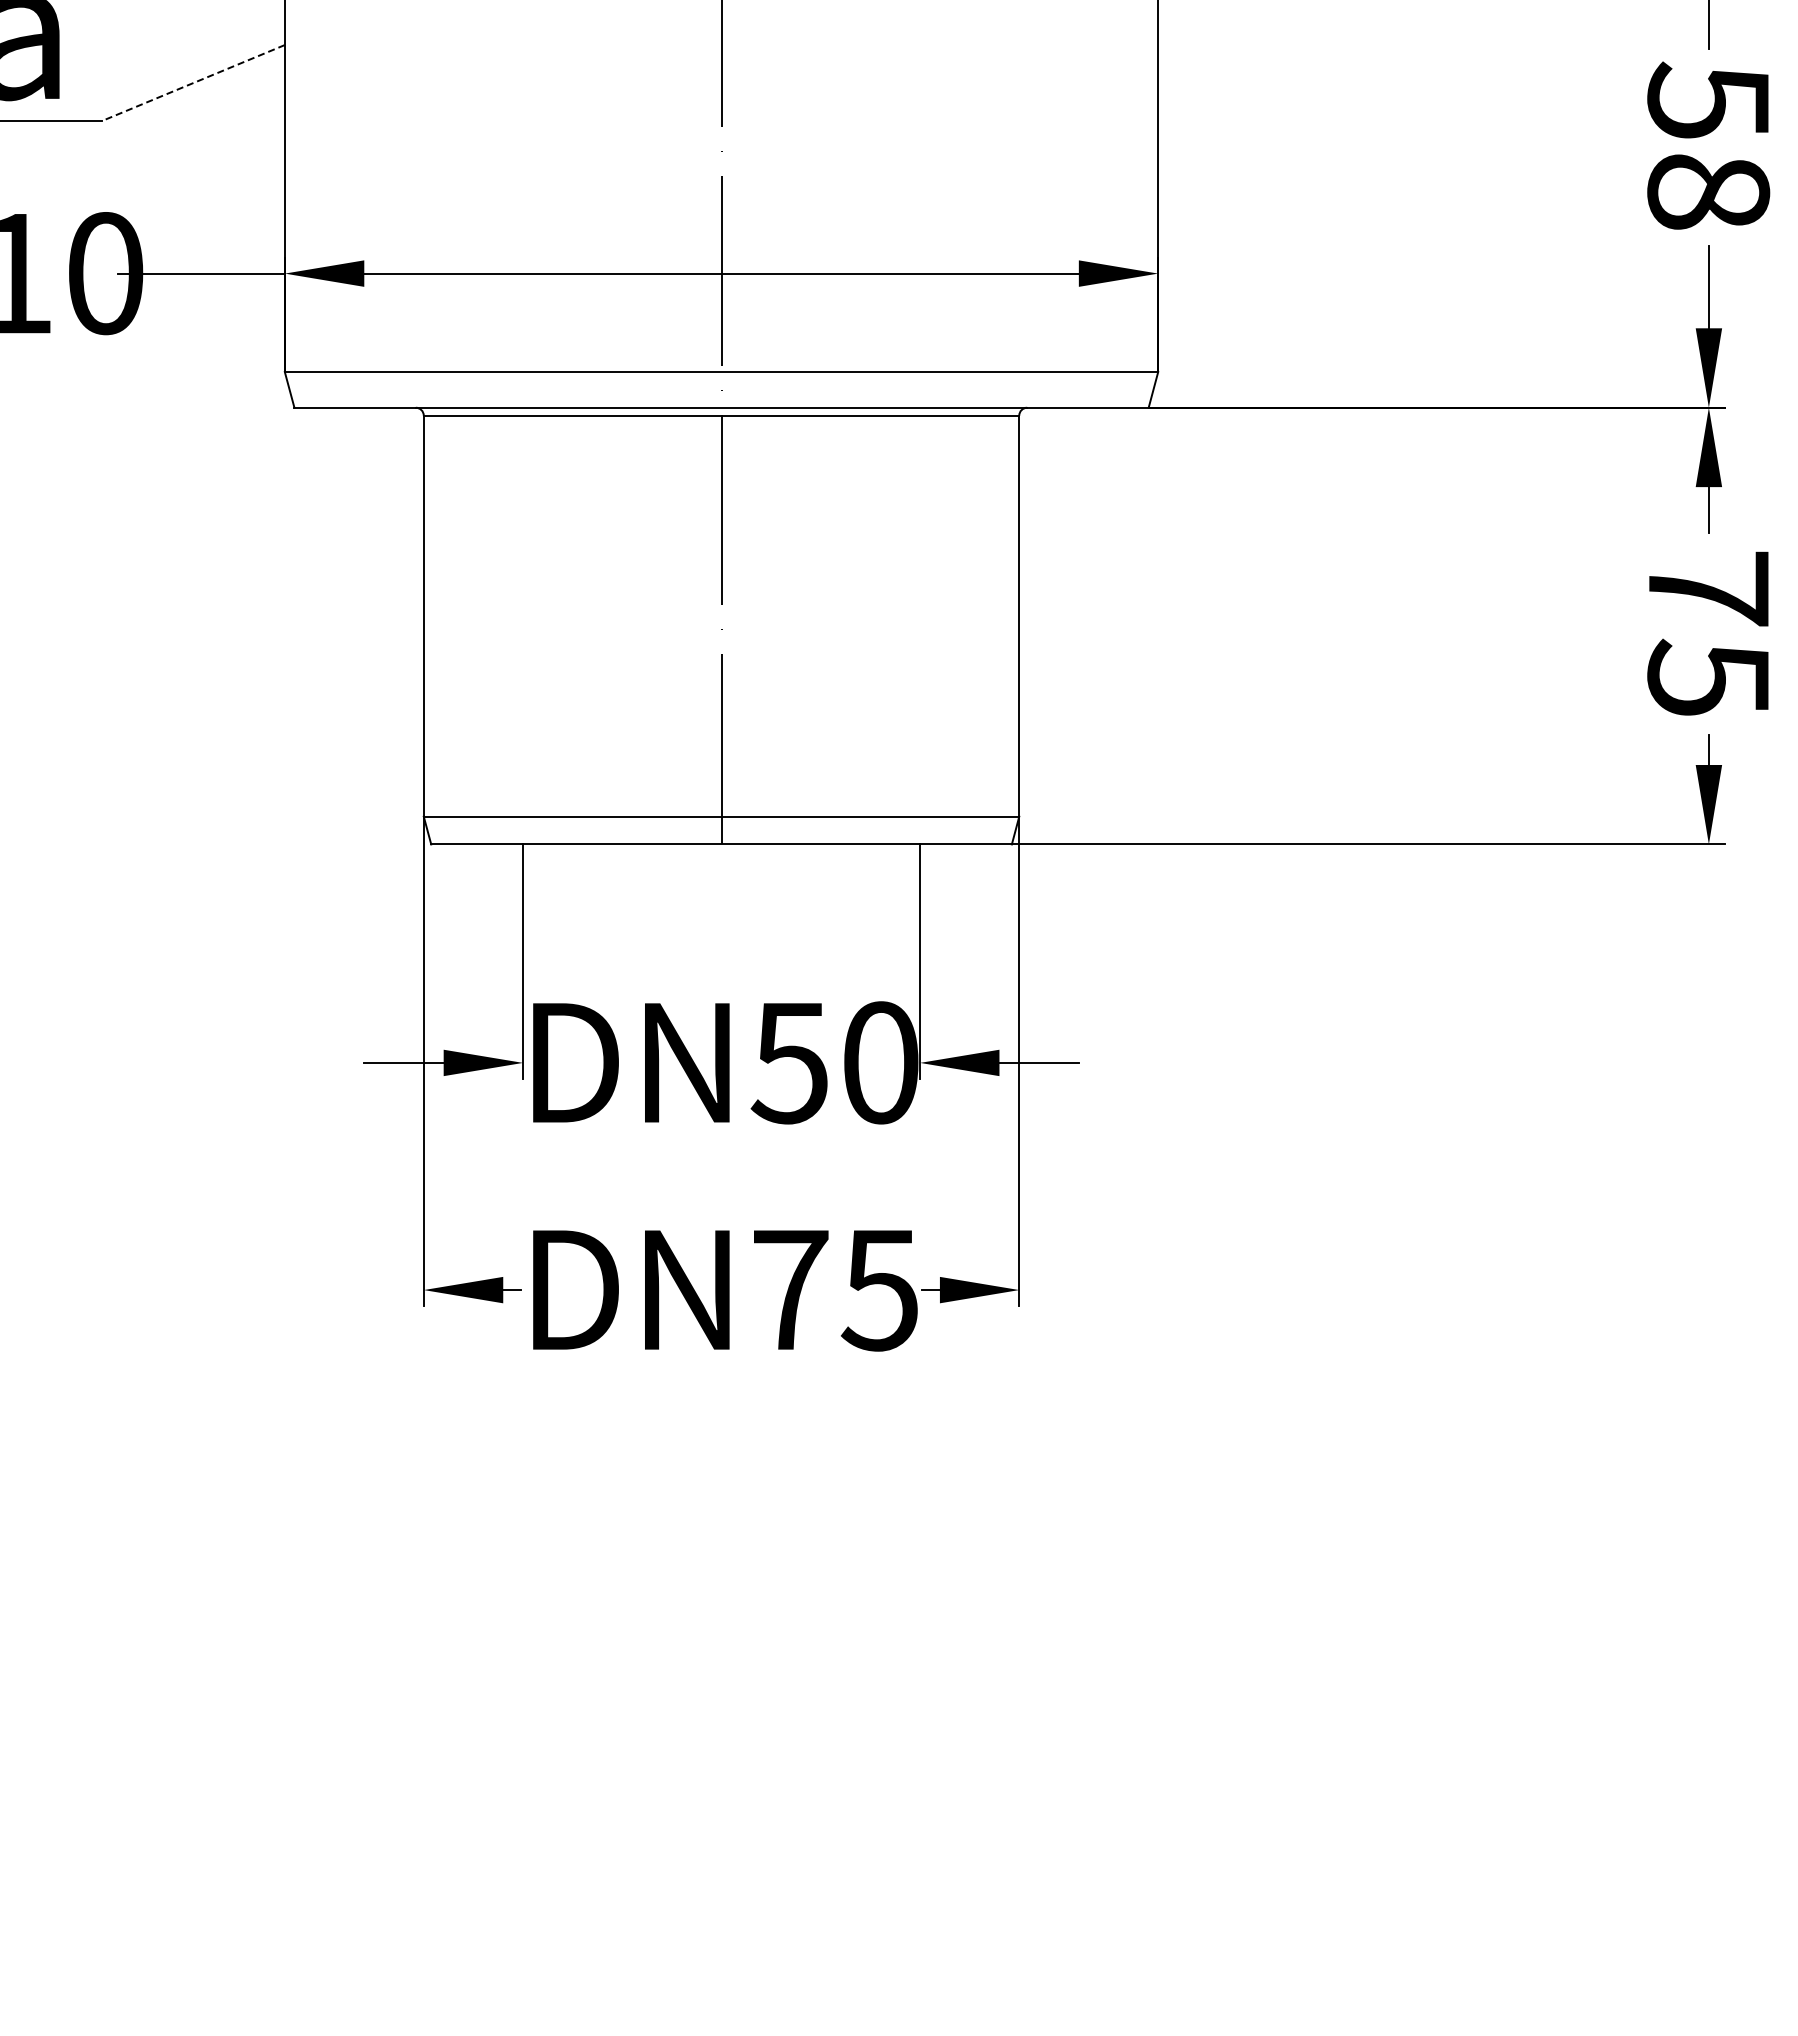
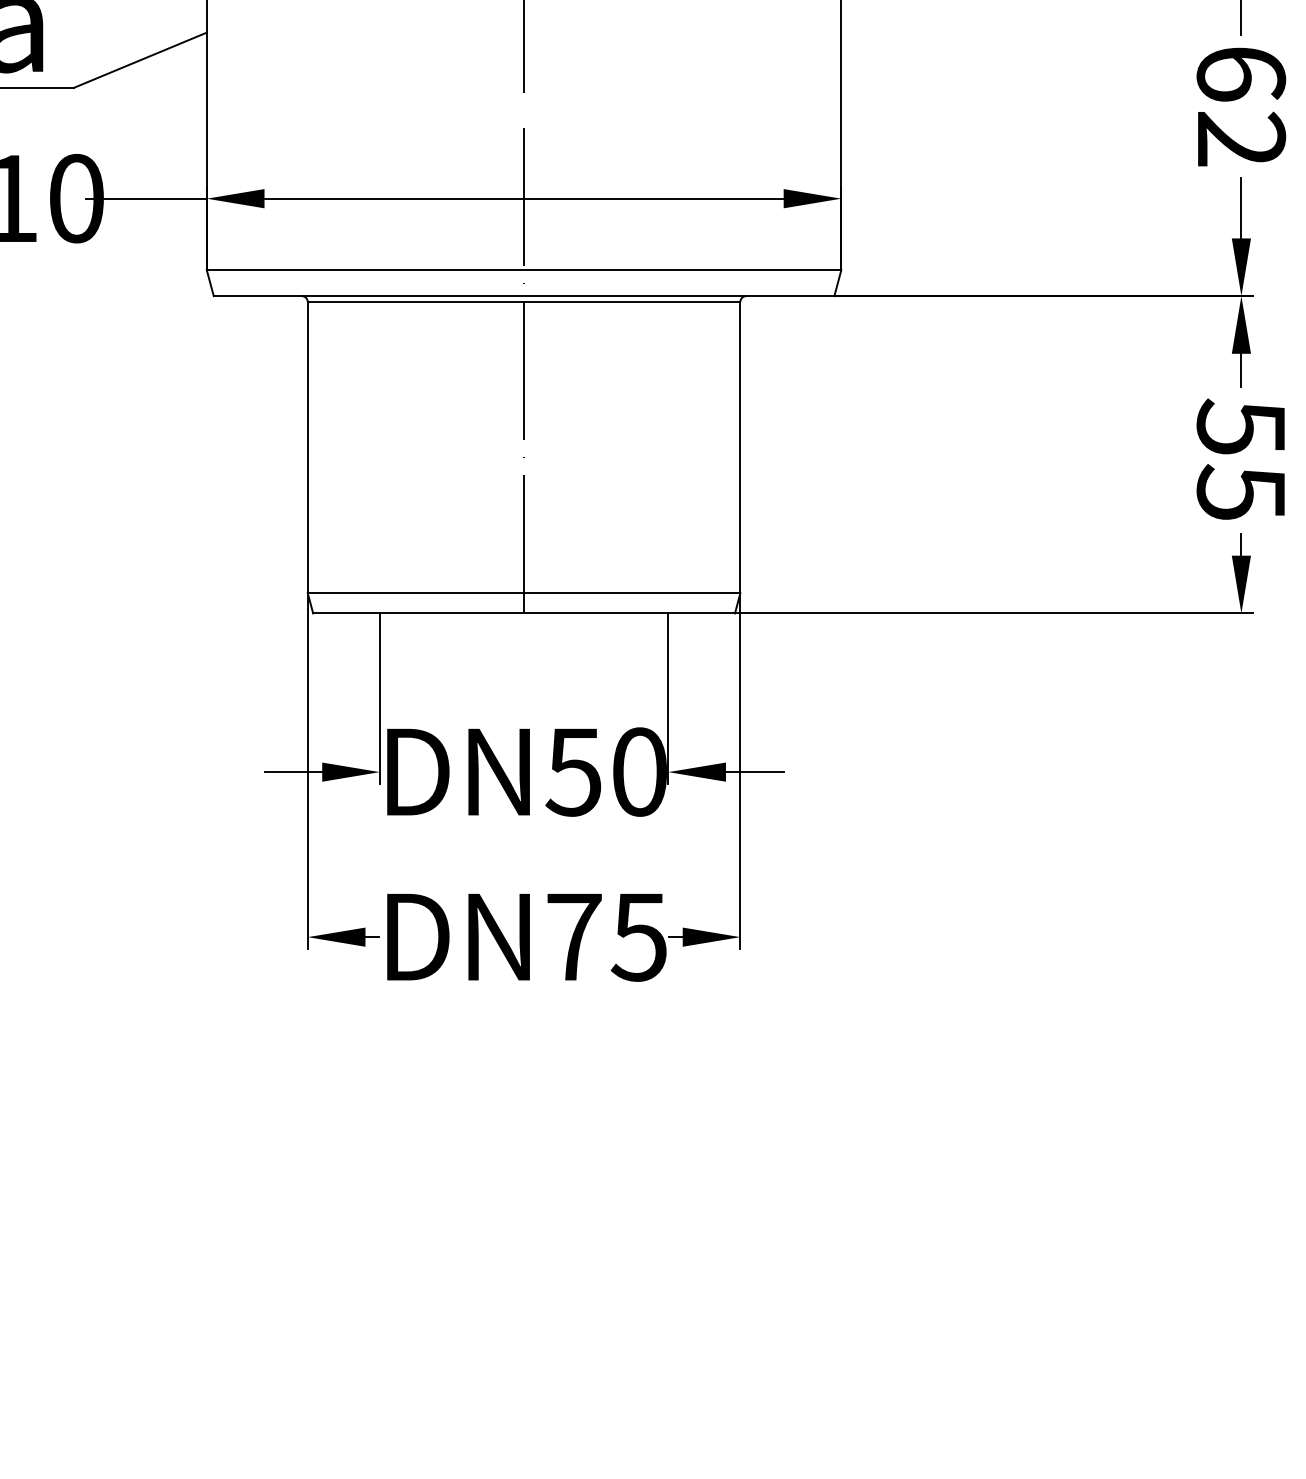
line: (193, 83) -> (140, 60), dashed -> solid
text: (1708, 145) -> (1241, 105), 58 -> 62
text: (1707, 587) -> (1240, 426), 75 -> 55

